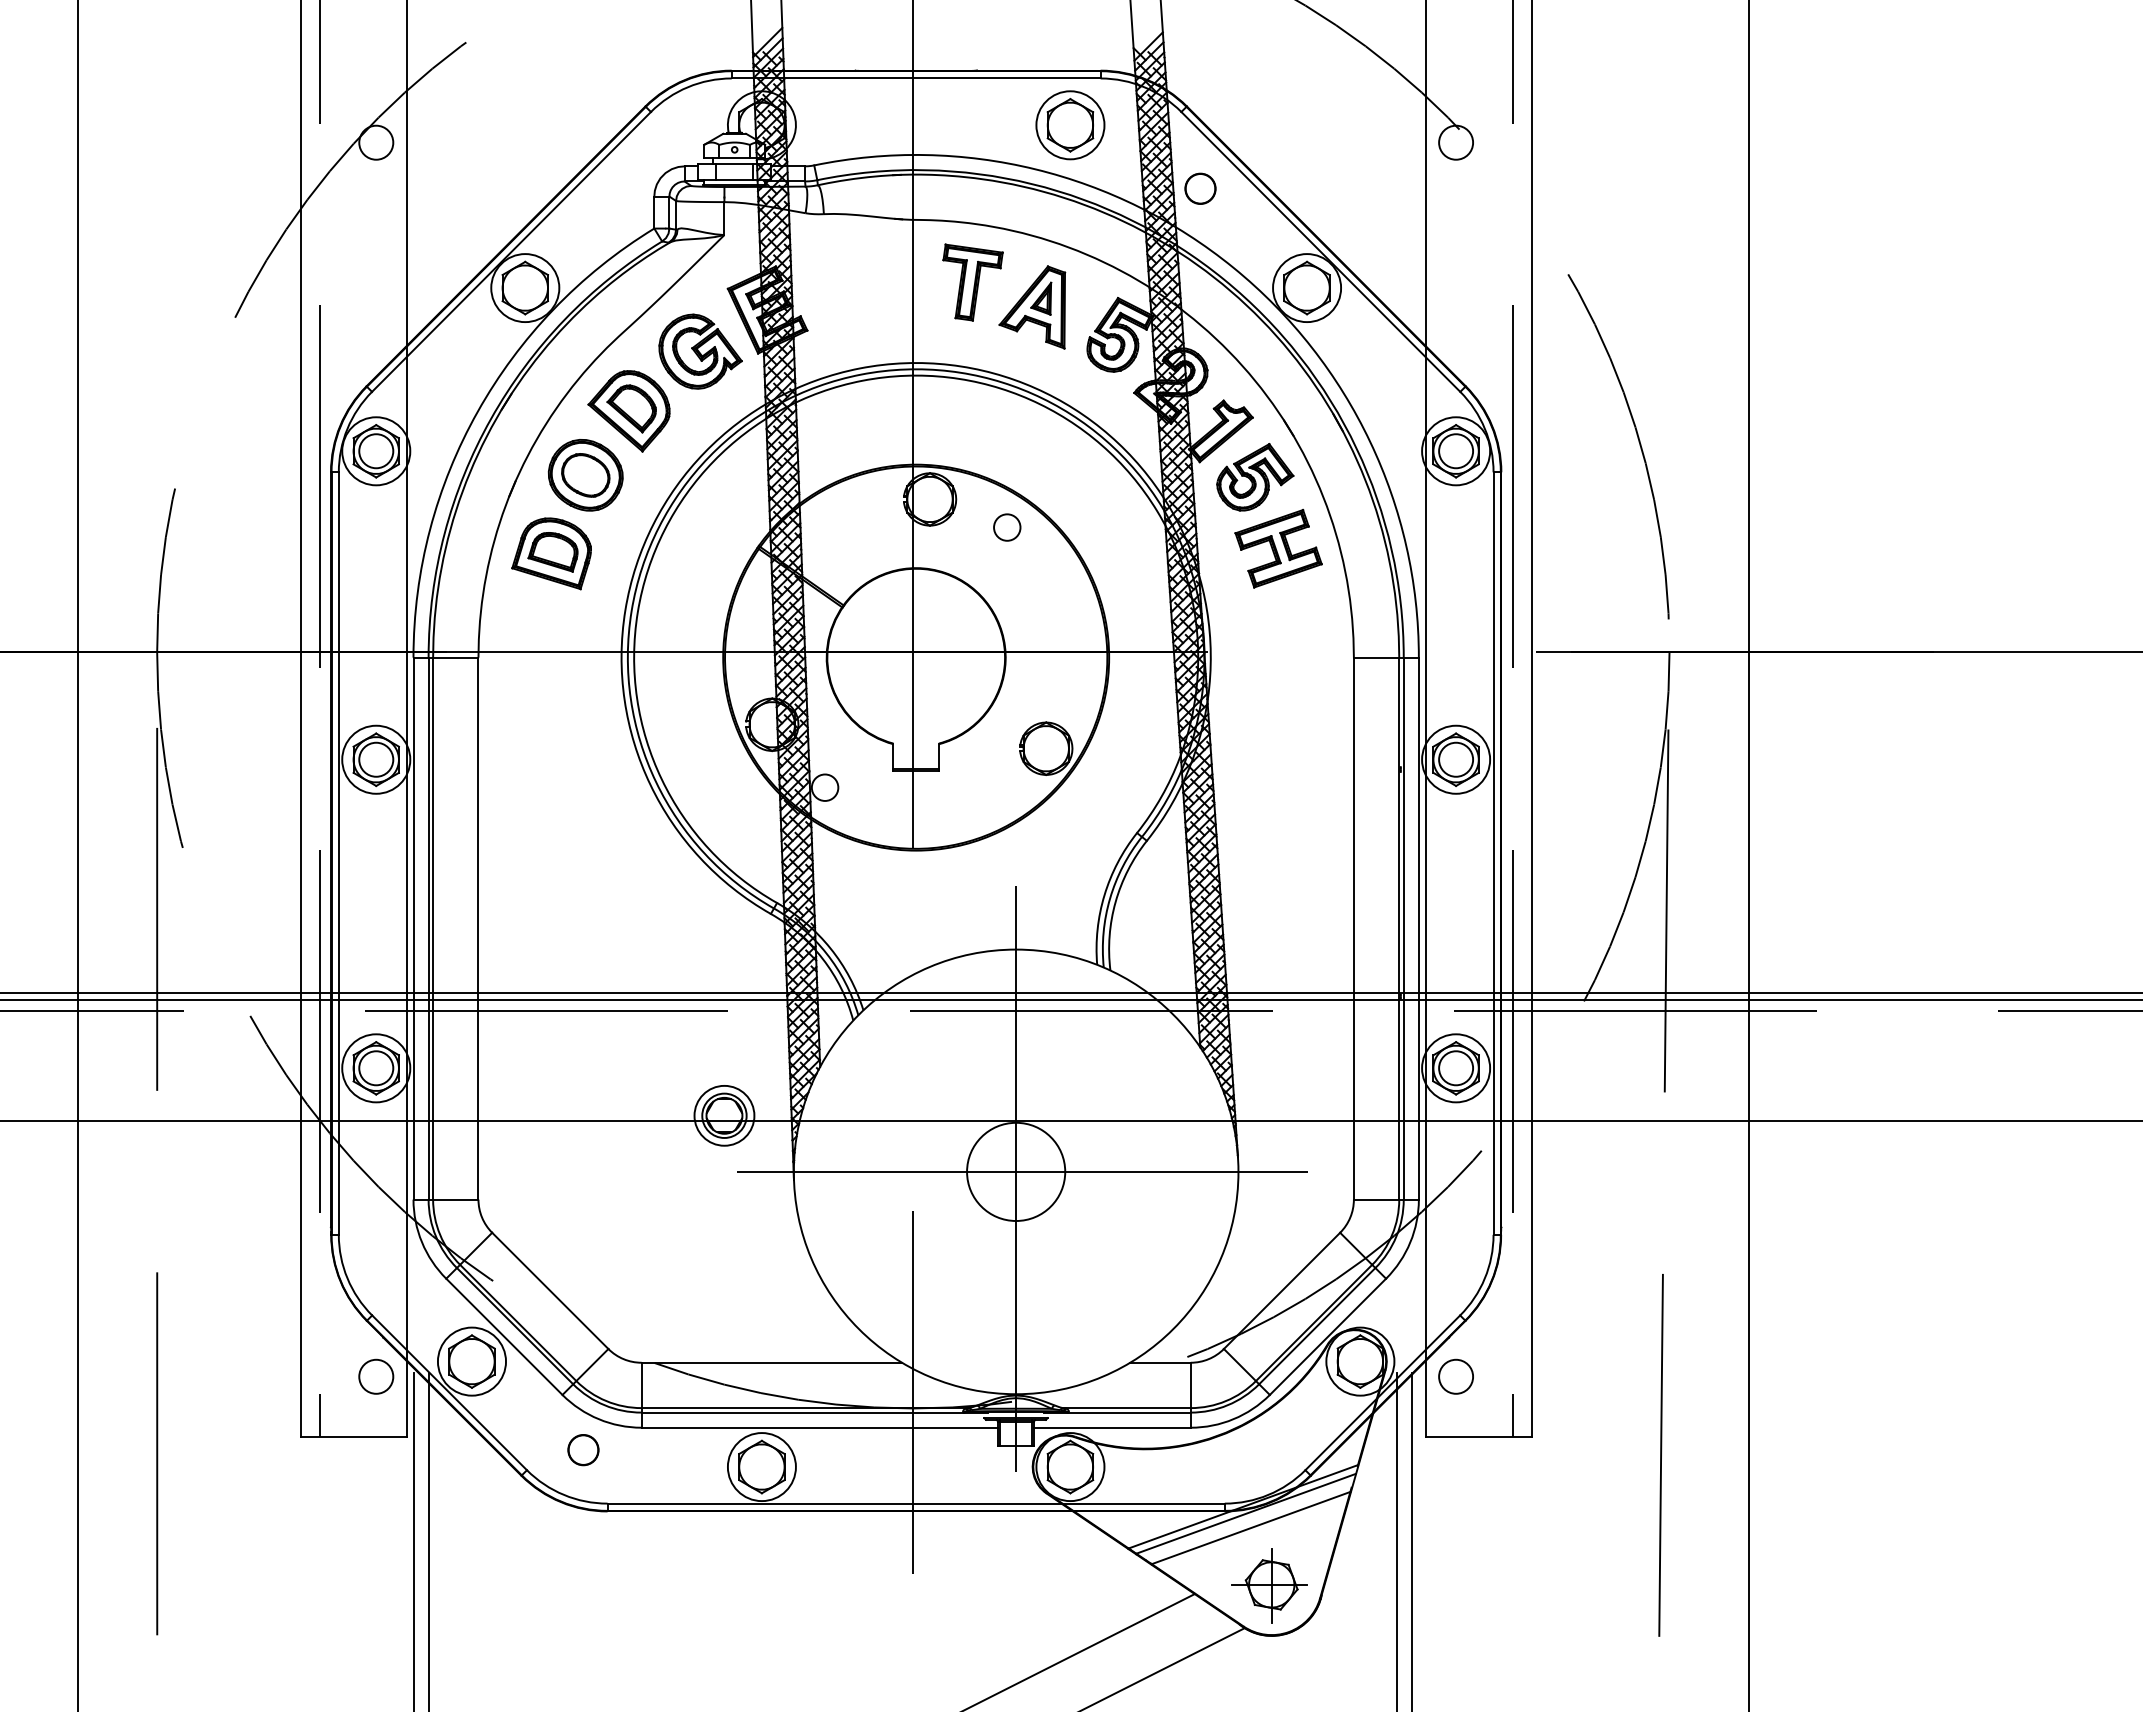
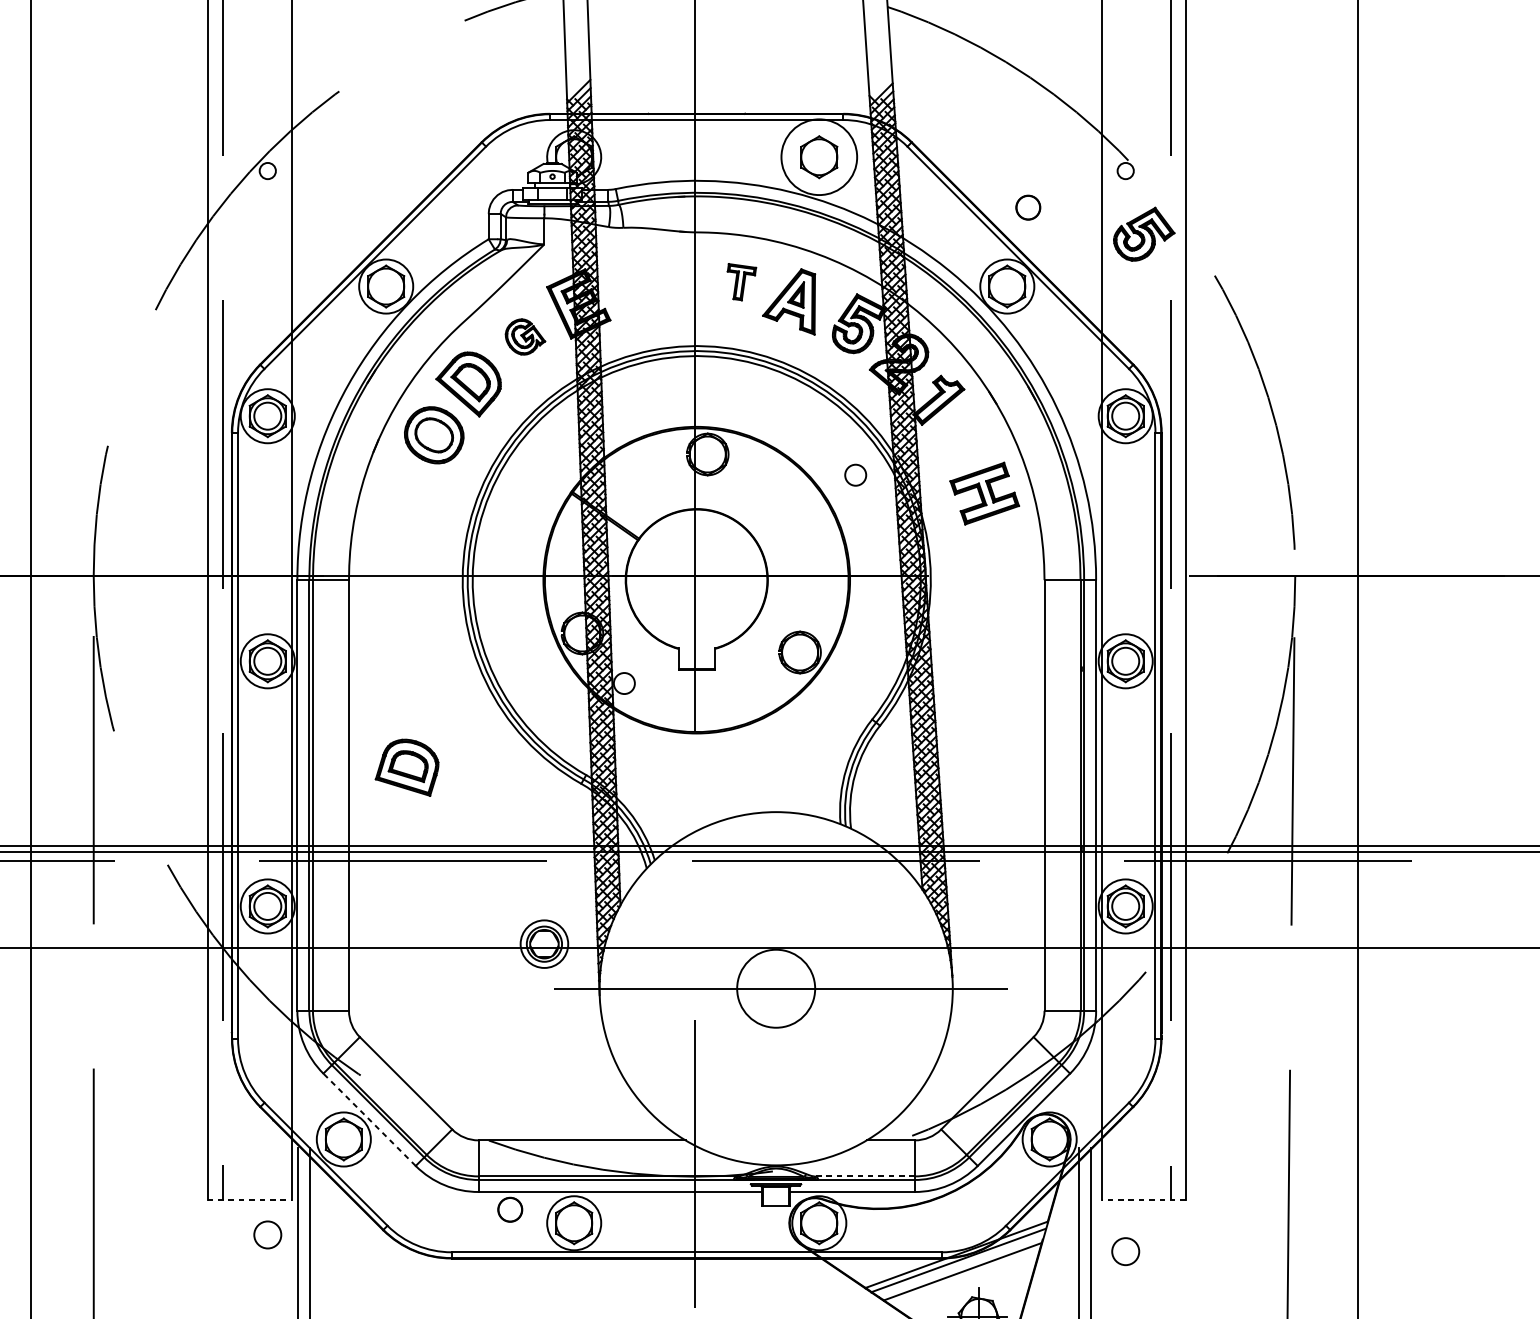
circle: (1070, 125) -> (819, 157), size x1.4
circle: (376, 142) -> (267, 170), size x0.6
circle: (1456, 142) -> (1126, 170), size x0.6
circle: (1200, 188) -> (1028, 207), moved
part: (972, 282) -> (741, 282), size x0.6
part: (700, 351) -> (525, 336), size x0.6
part: (1255, 477) -> (1144, 234), moved
circle: (1007, 527) -> (855, 475), moved
part: (551, 553) -> (407, 767), moved
line: (1016, 1179) -> (776, 994), removed
line: (504, 1336) -> (369, 1119), solid -> dashed
circle: (376, 1376) -> (267, 1234), moved
circle: (1455, 1376) -> (1125, 1251), moved
line: (1127, 1408) -> (864, 1176), solid -> dashed
line: (353, 1437) -> (249, 1199), solid -> dashed
line: (1478, 1437) -> (1143, 1199), solid -> dashed
circle: (583, 1450) -> (510, 1210), moved

